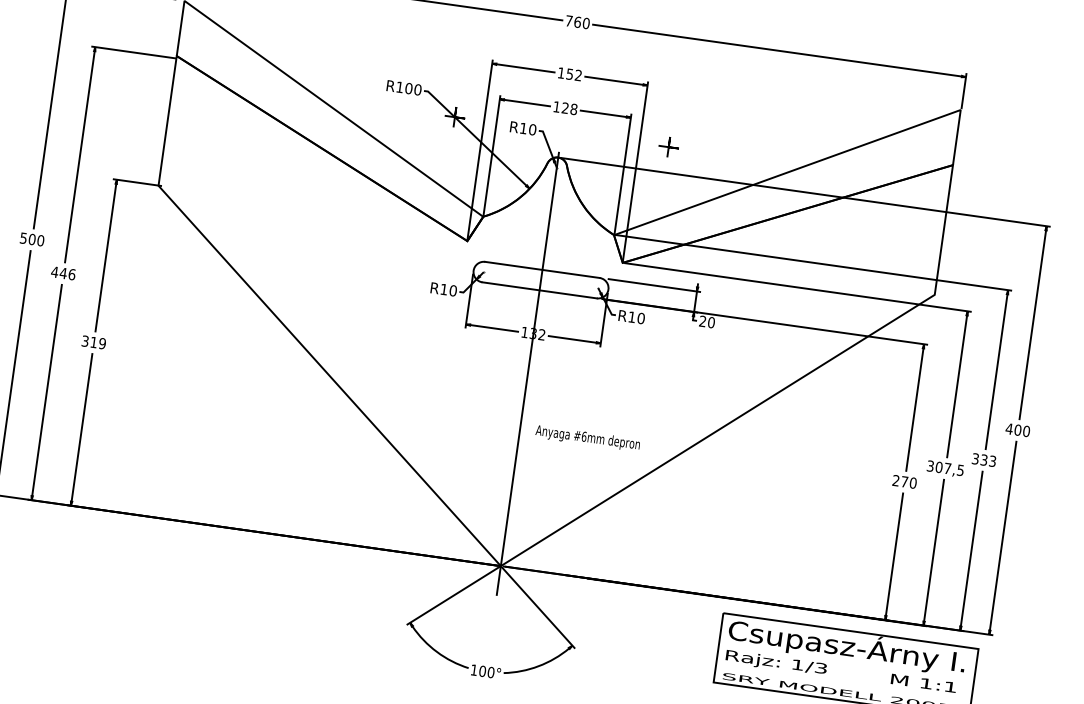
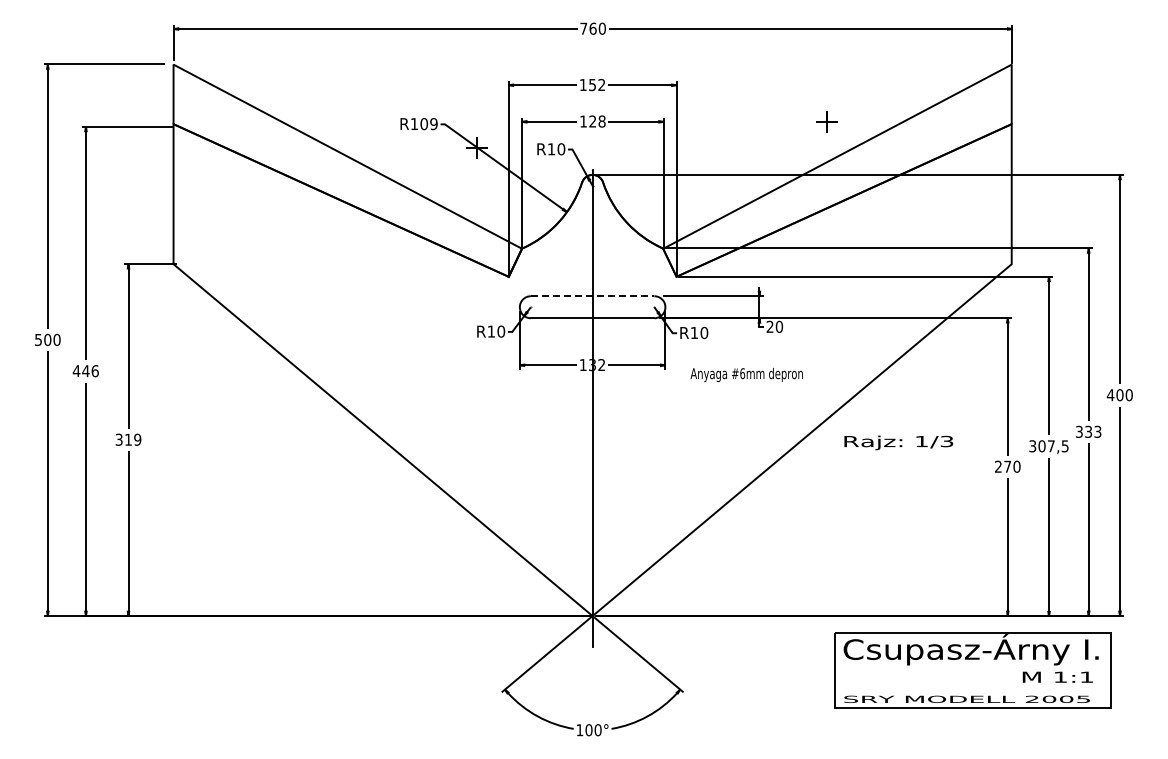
text: (417, 90) -> (433, 124), R100 -> R109
line: (668, 146) -> (826, 121), moved
line: (542, 270) -> (592, 296), solid -> dashed
text: (587, 438) -> (746, 374), moved
text: (776, 662) -> (898, 442), moved

